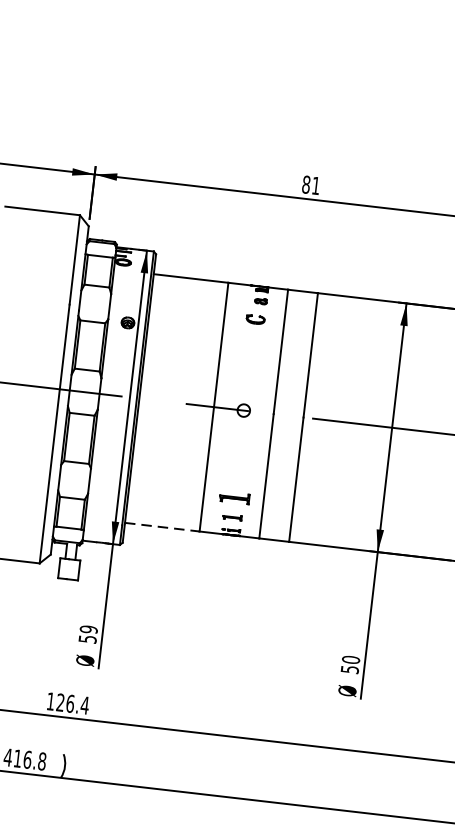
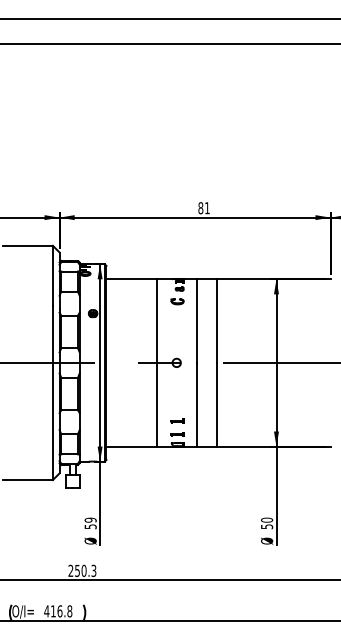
part: (235, 496) -> (177, 420), size x0.62
line: (163, 527) -> (132, 446), dashed -> solid
text: (68, 702) -> (82, 570), 126.4 -> 250.3

